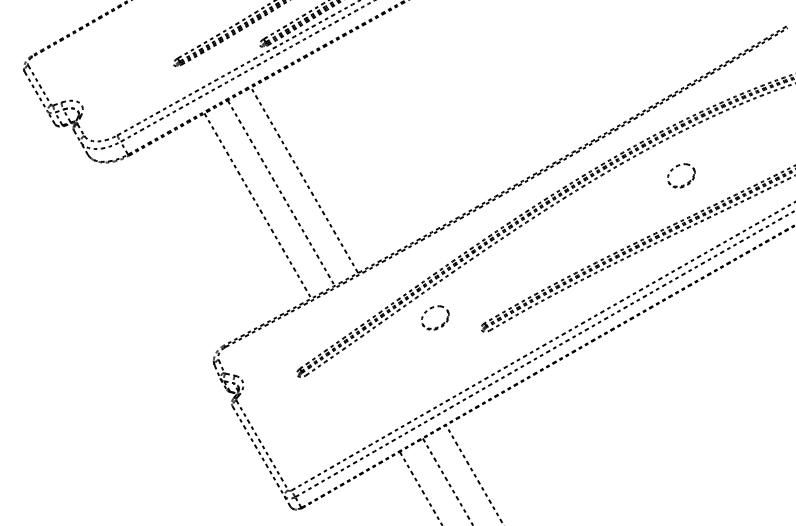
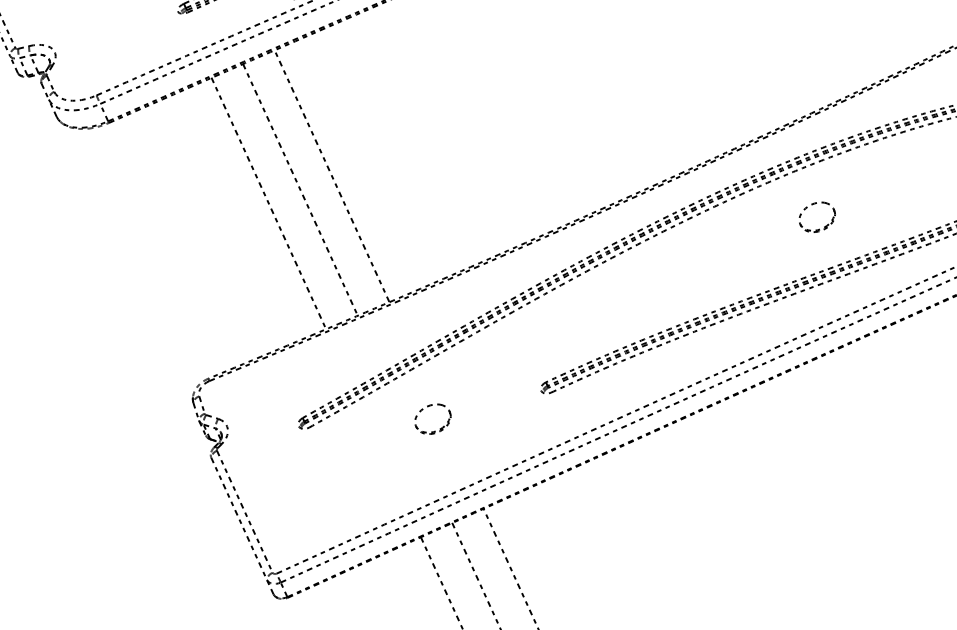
part: (433, 308) -> (431, 406), moved

